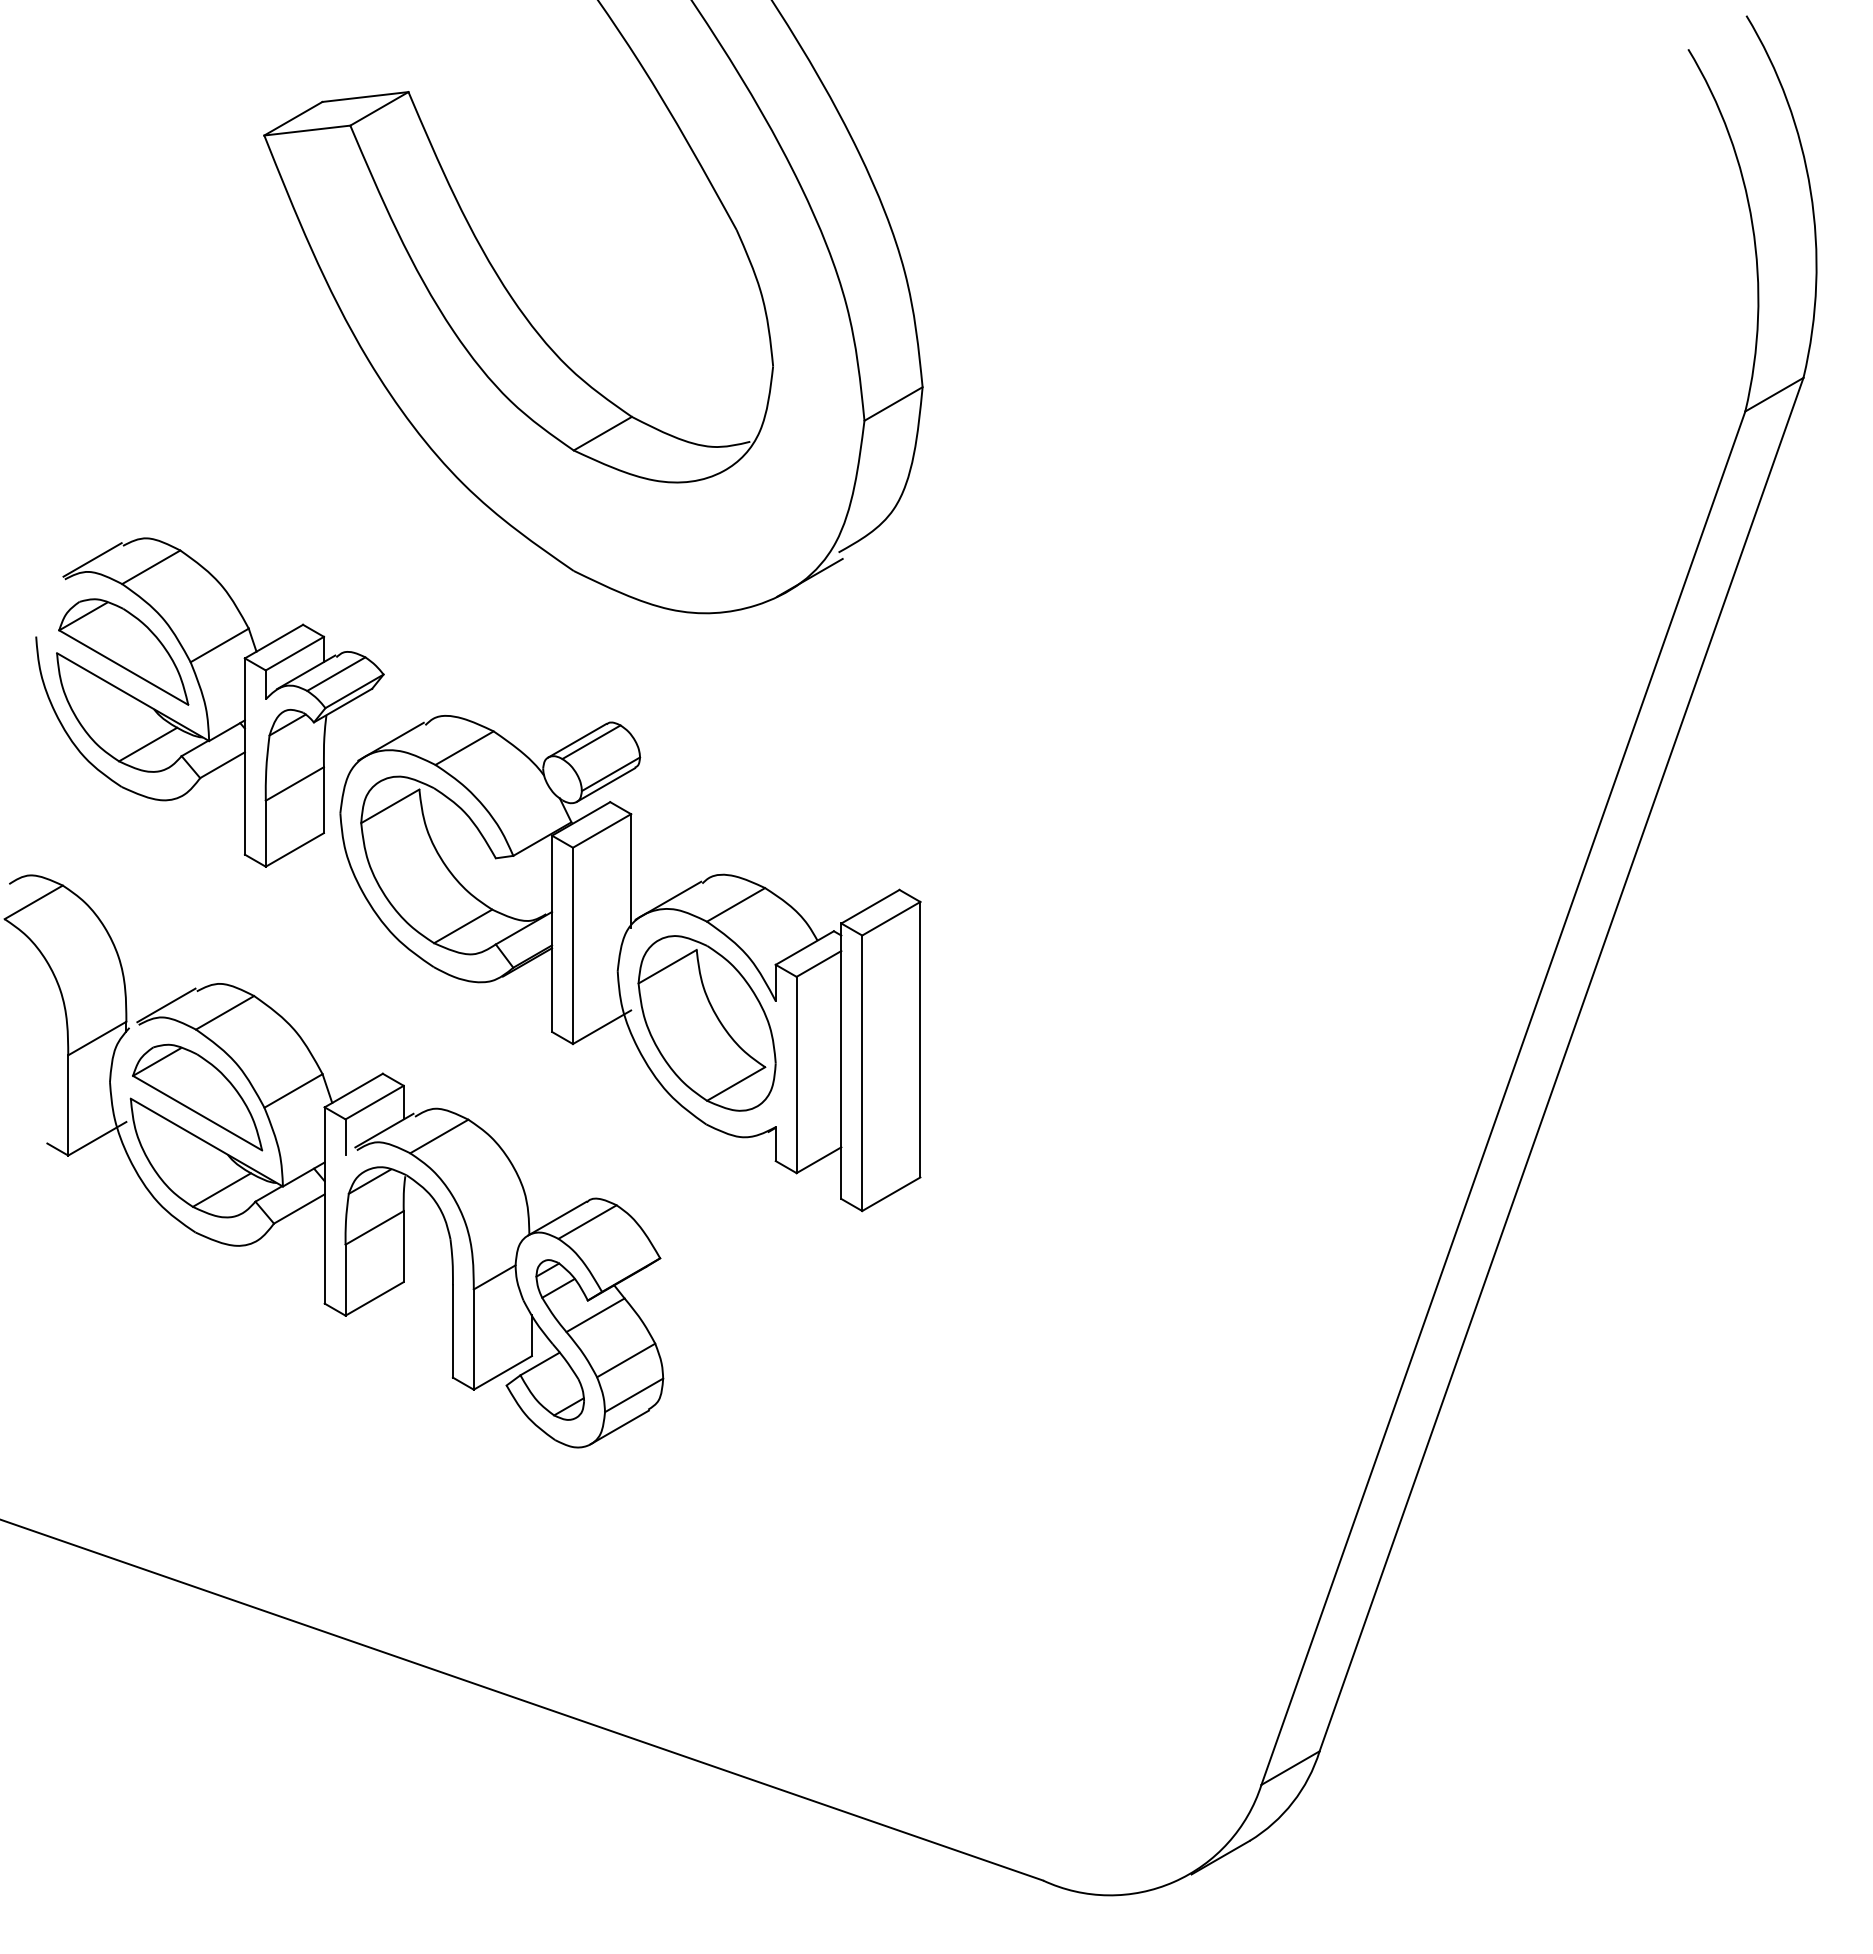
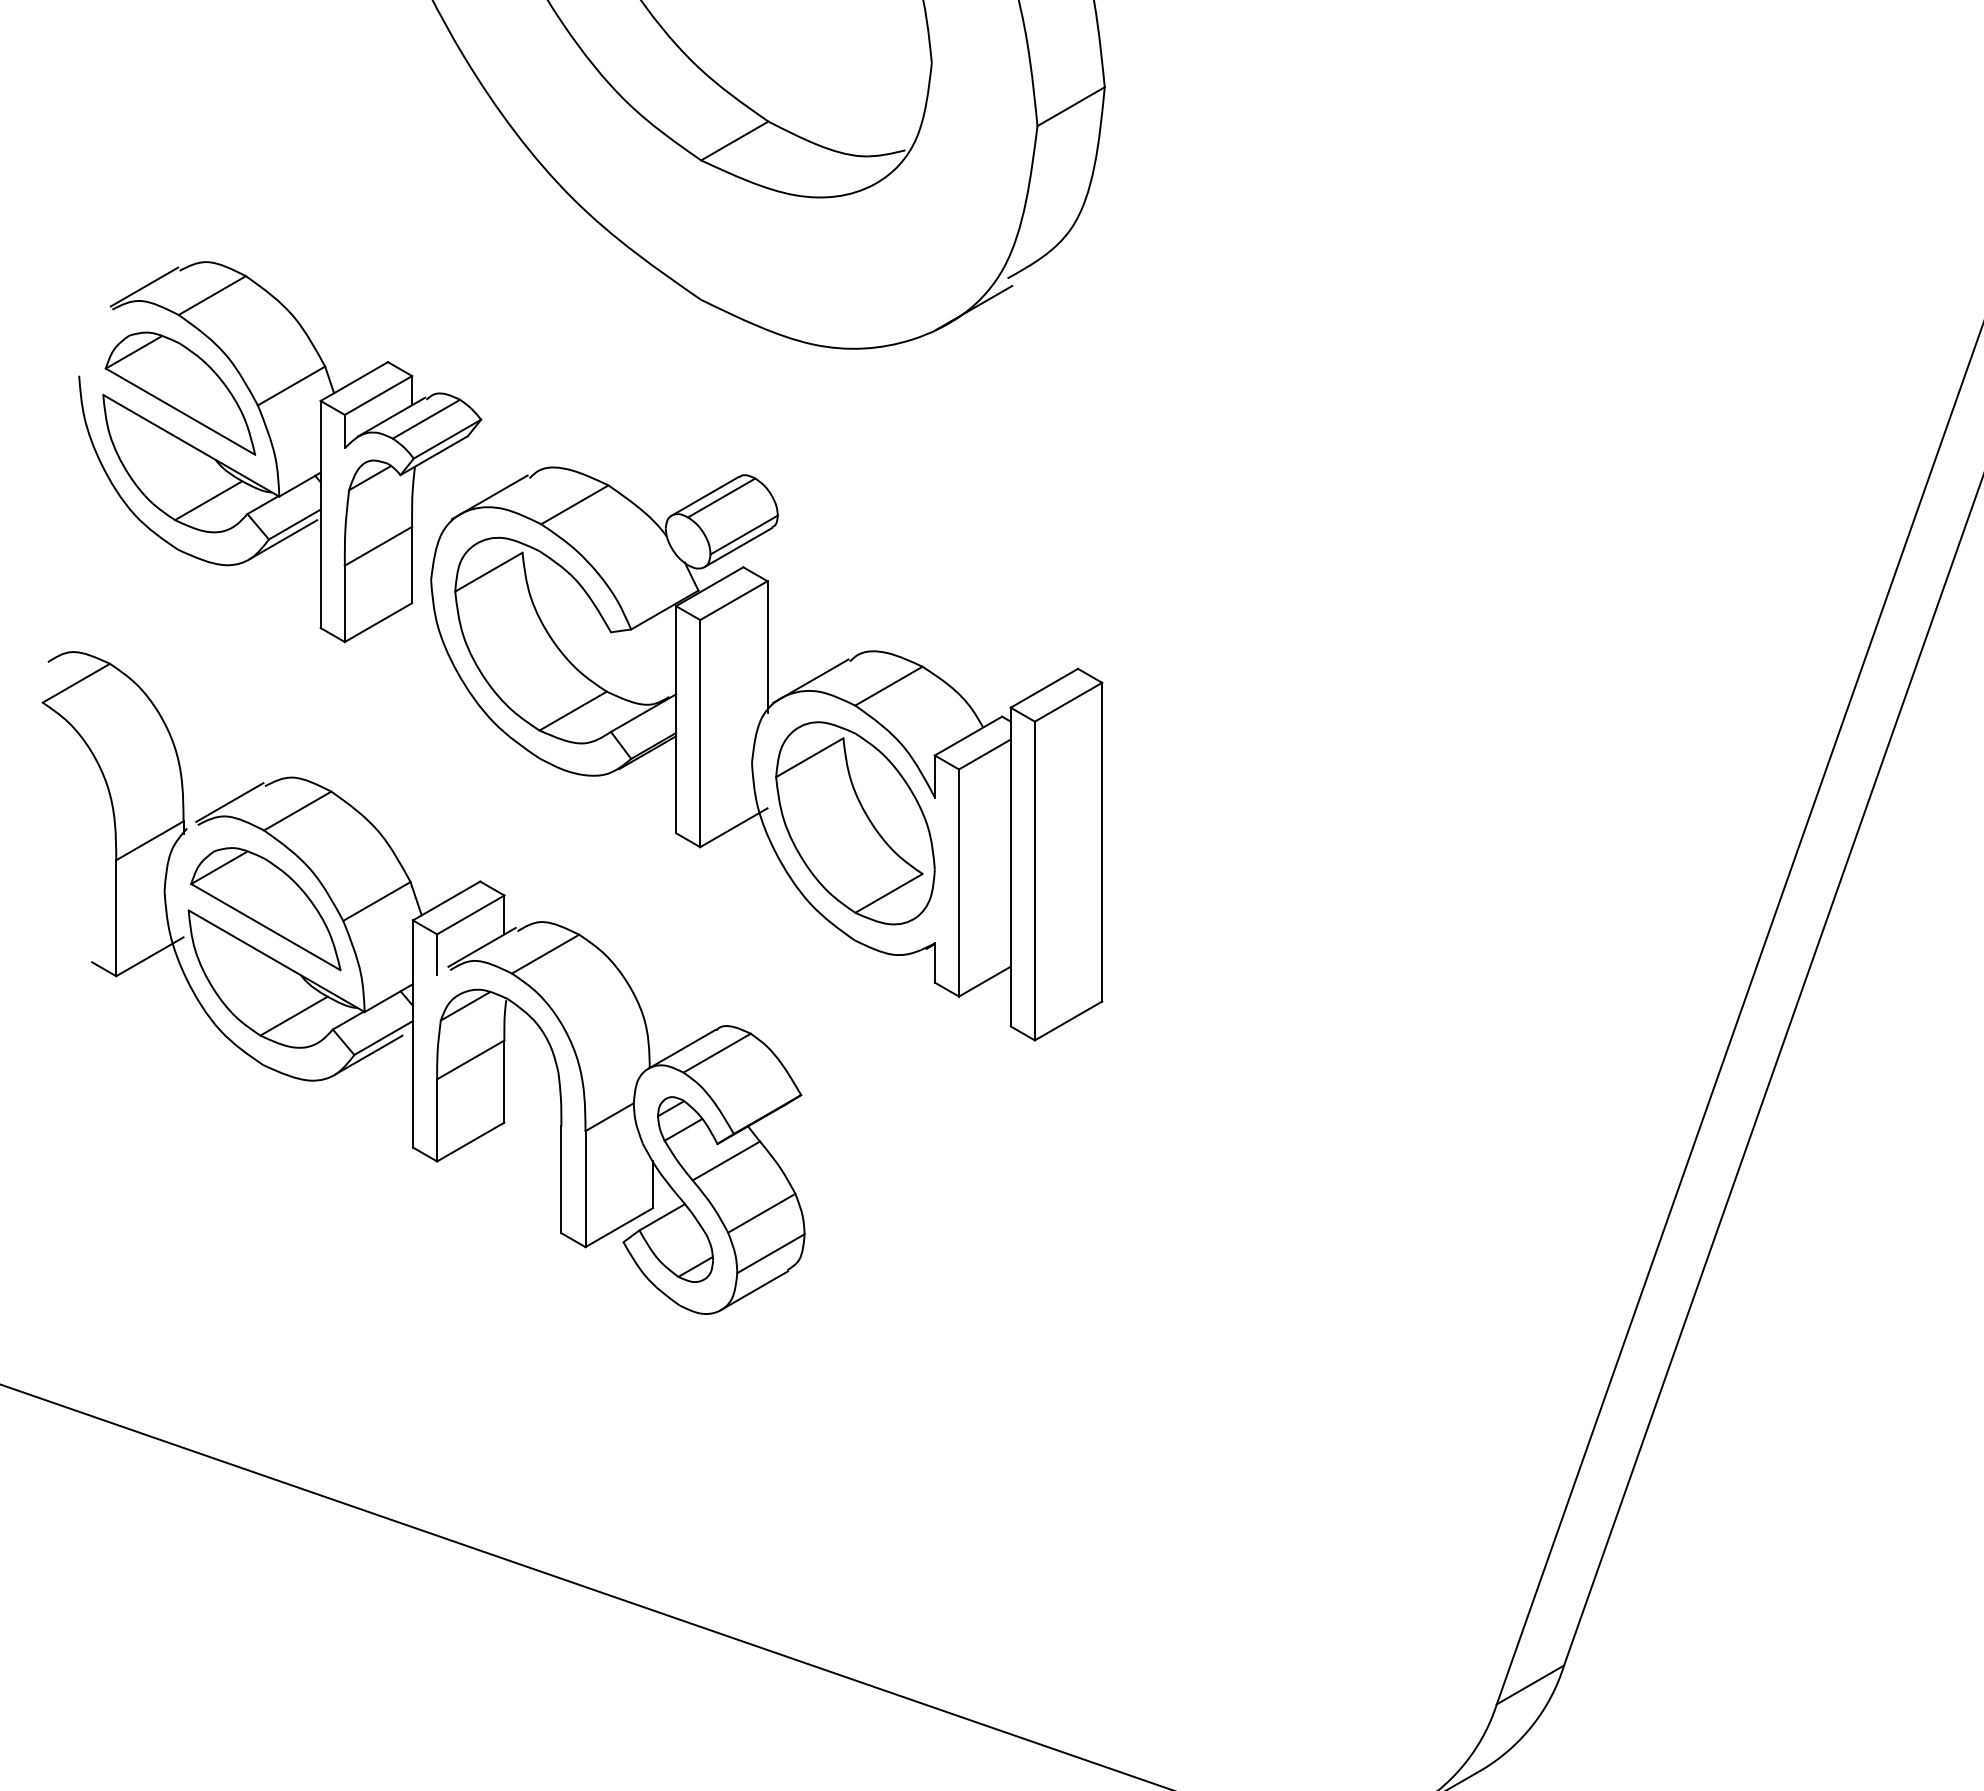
line: (212, 778) -> (283, 539), added
line: (286, 1223) -> (368, 1054), added

